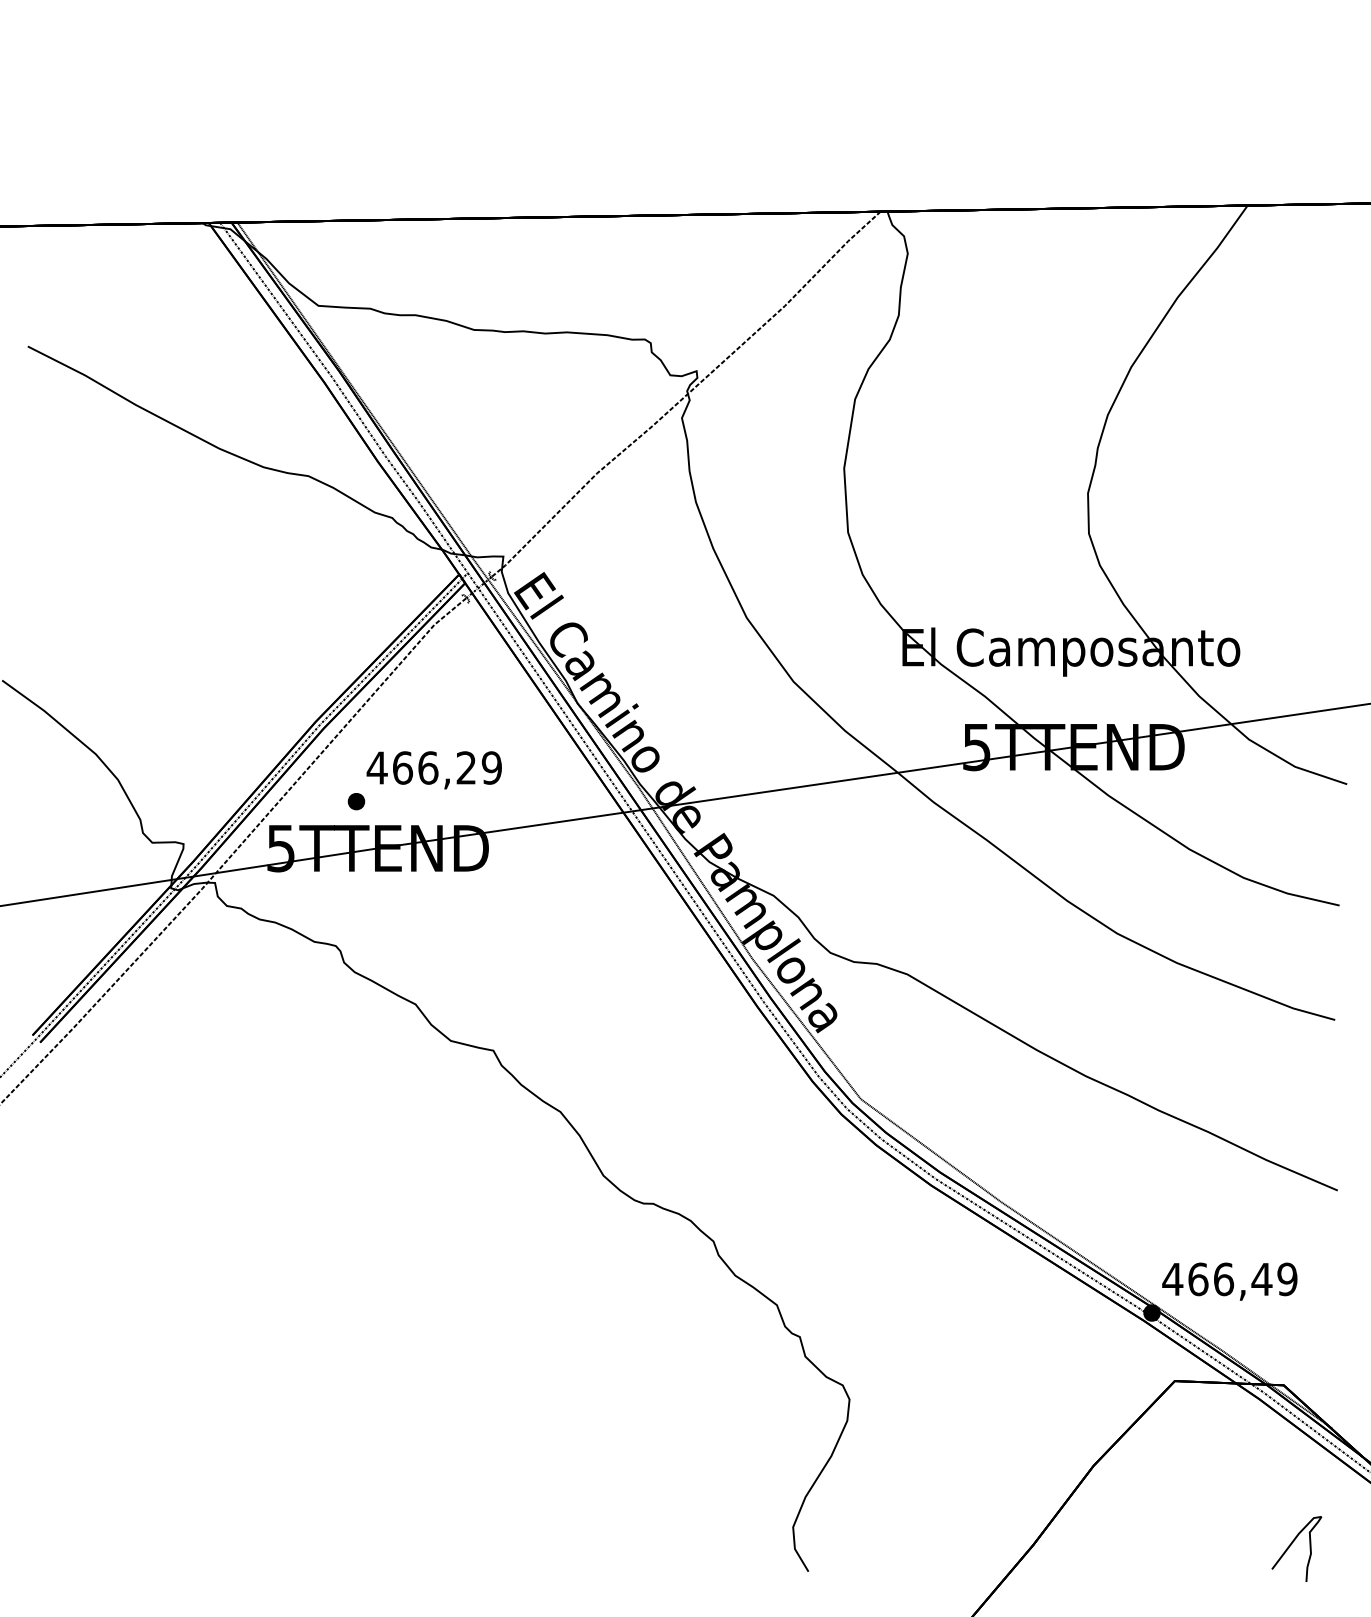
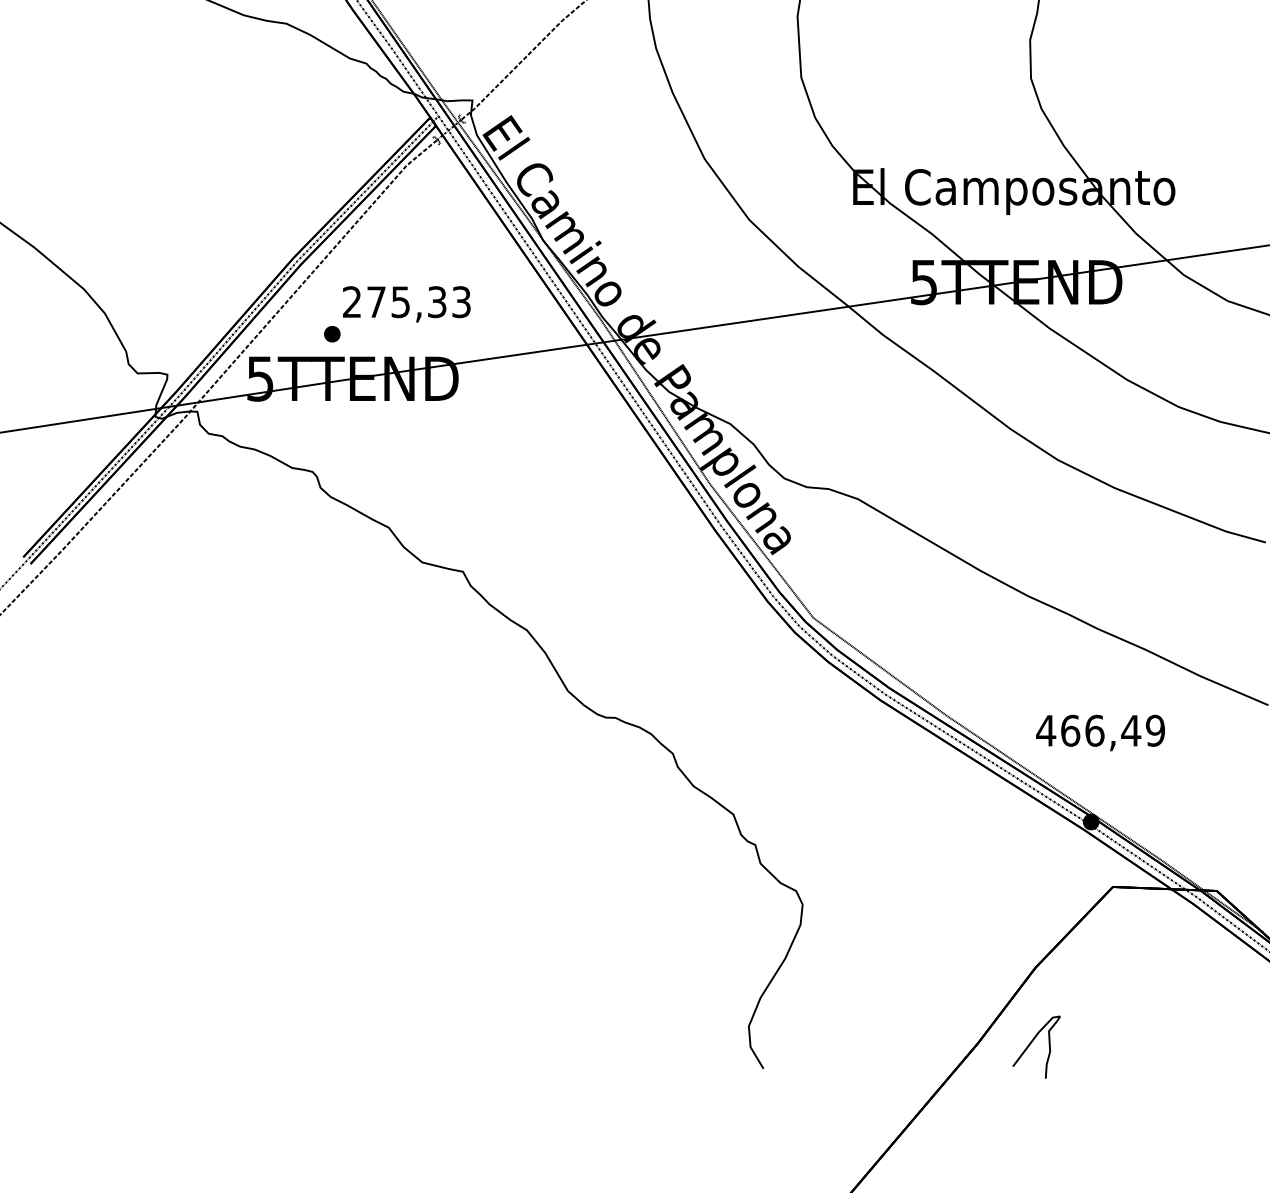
text: (433, 767) -> (405, 301), 466,29 -> 275,33
text: (1229, 1281) -> (1100, 732), moved
curve: (1291, 1545) -> (1031, 1043), moved

